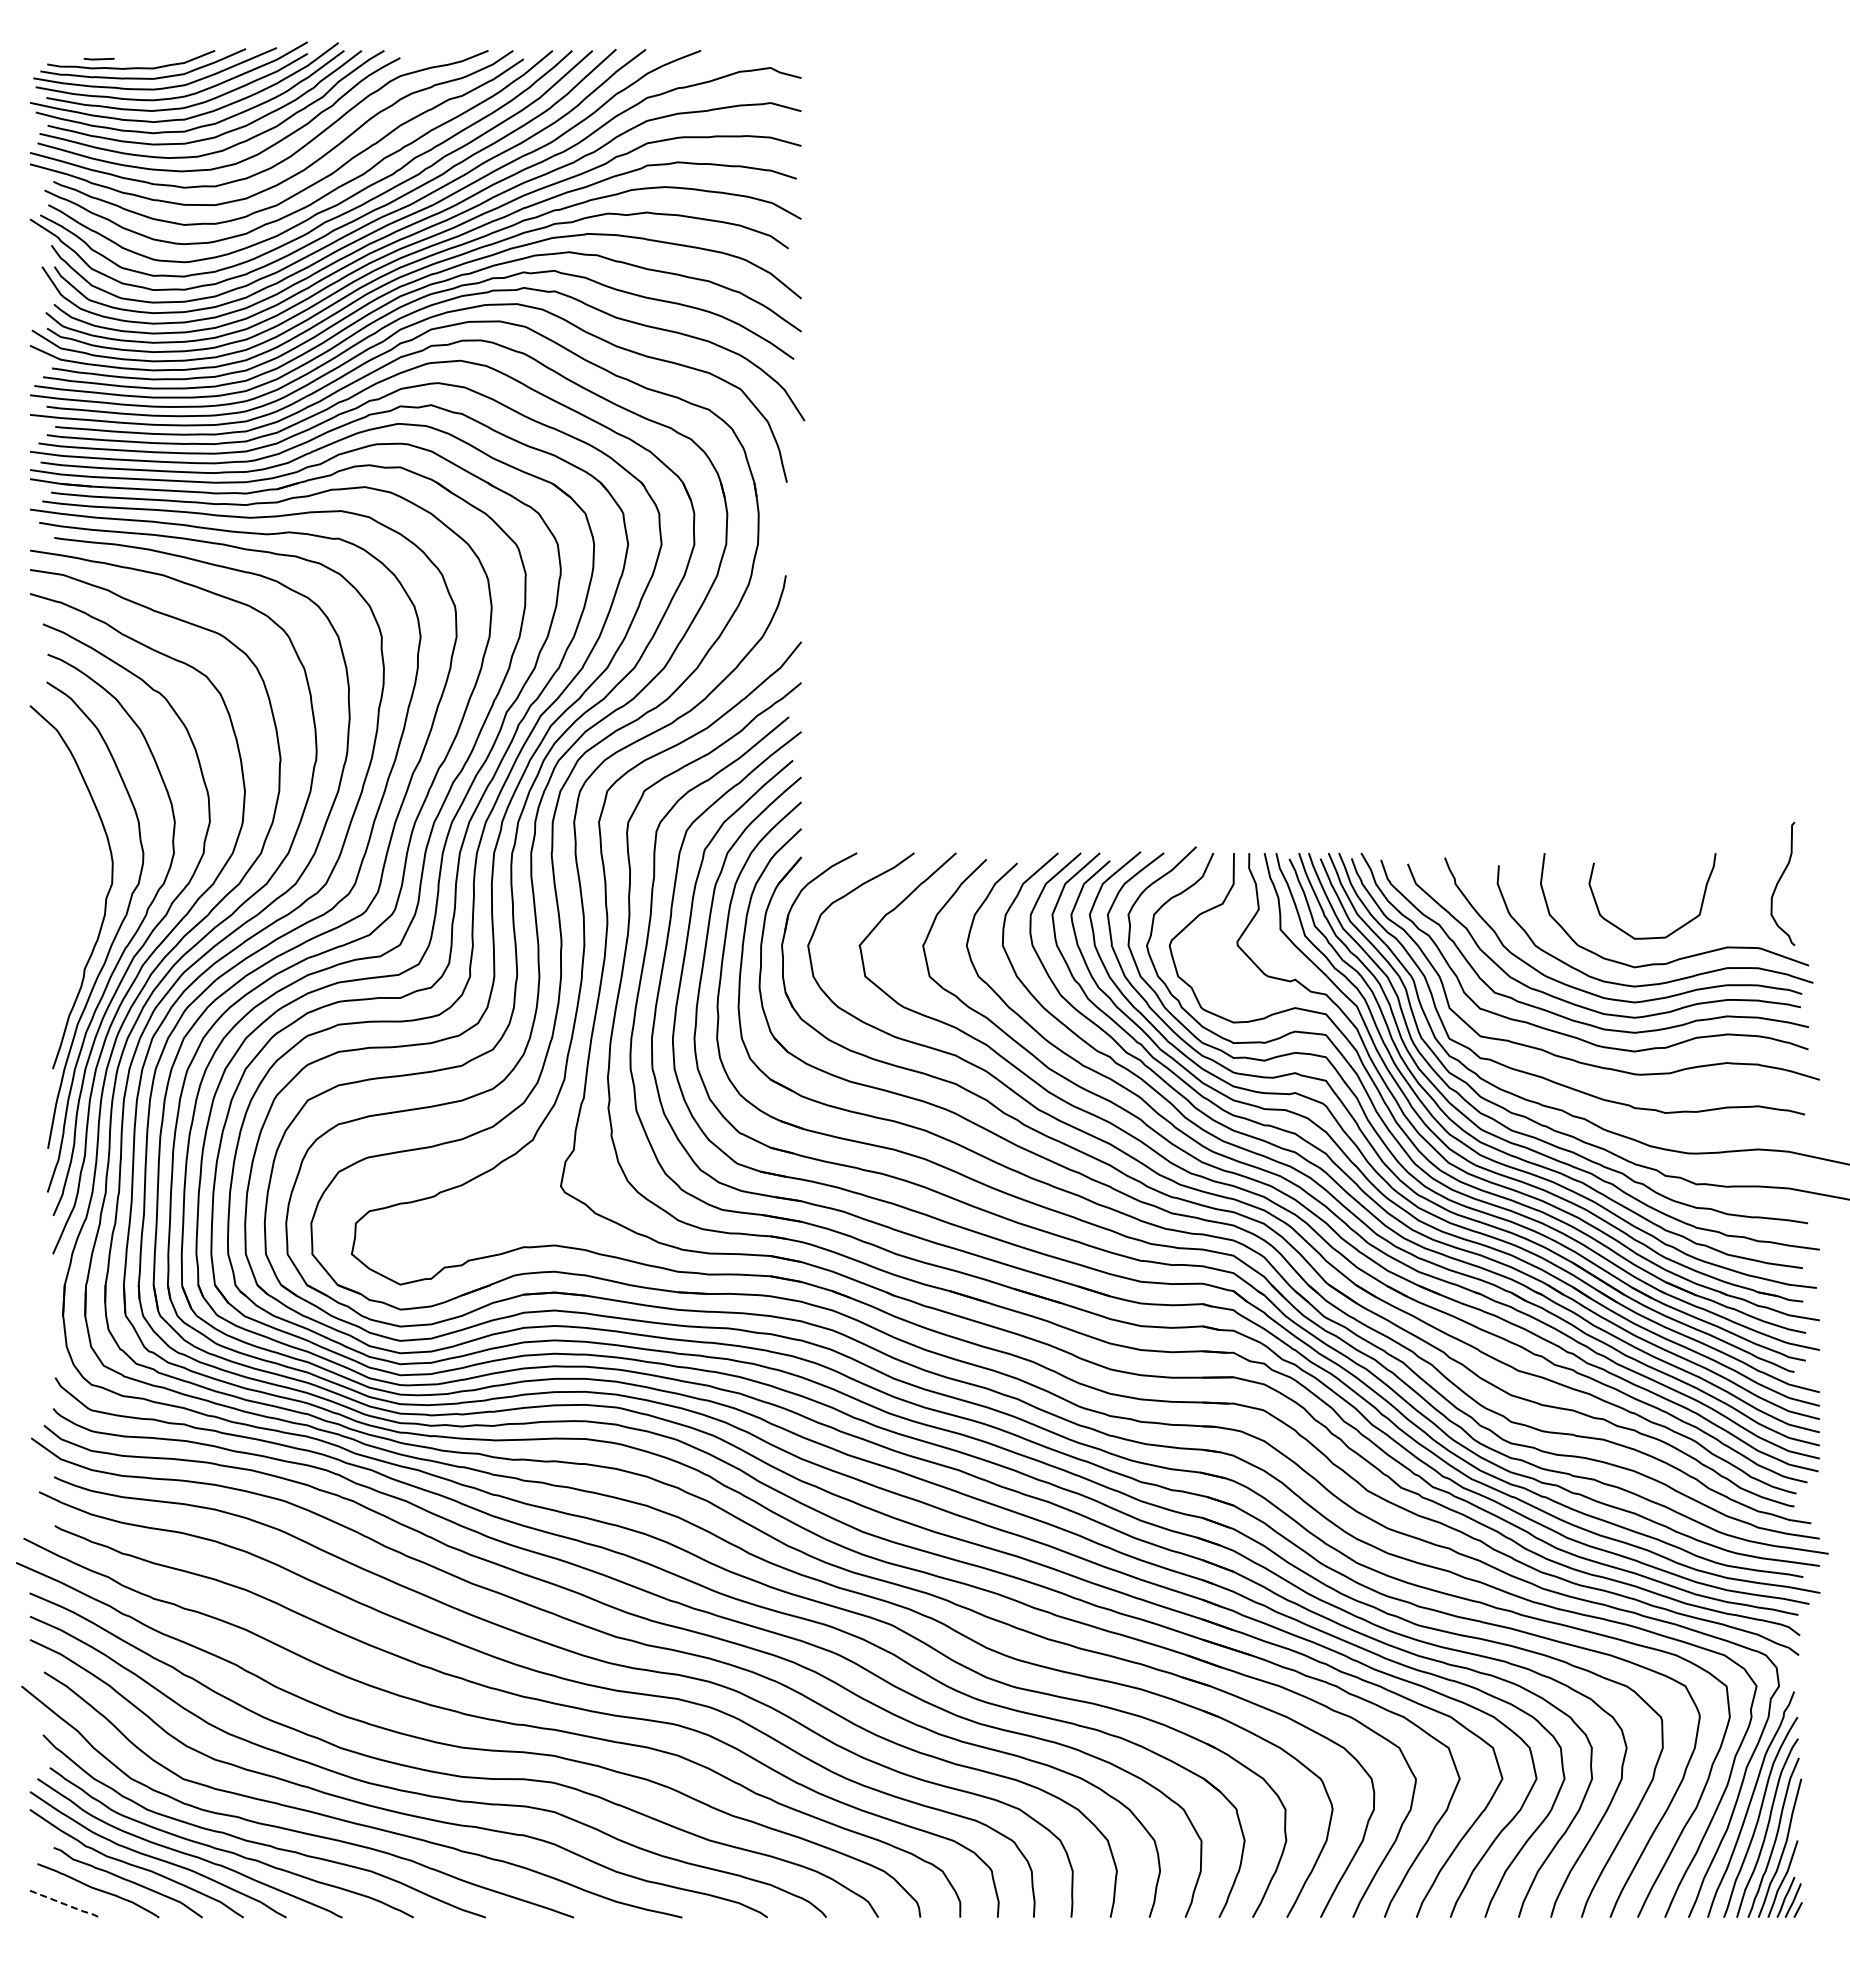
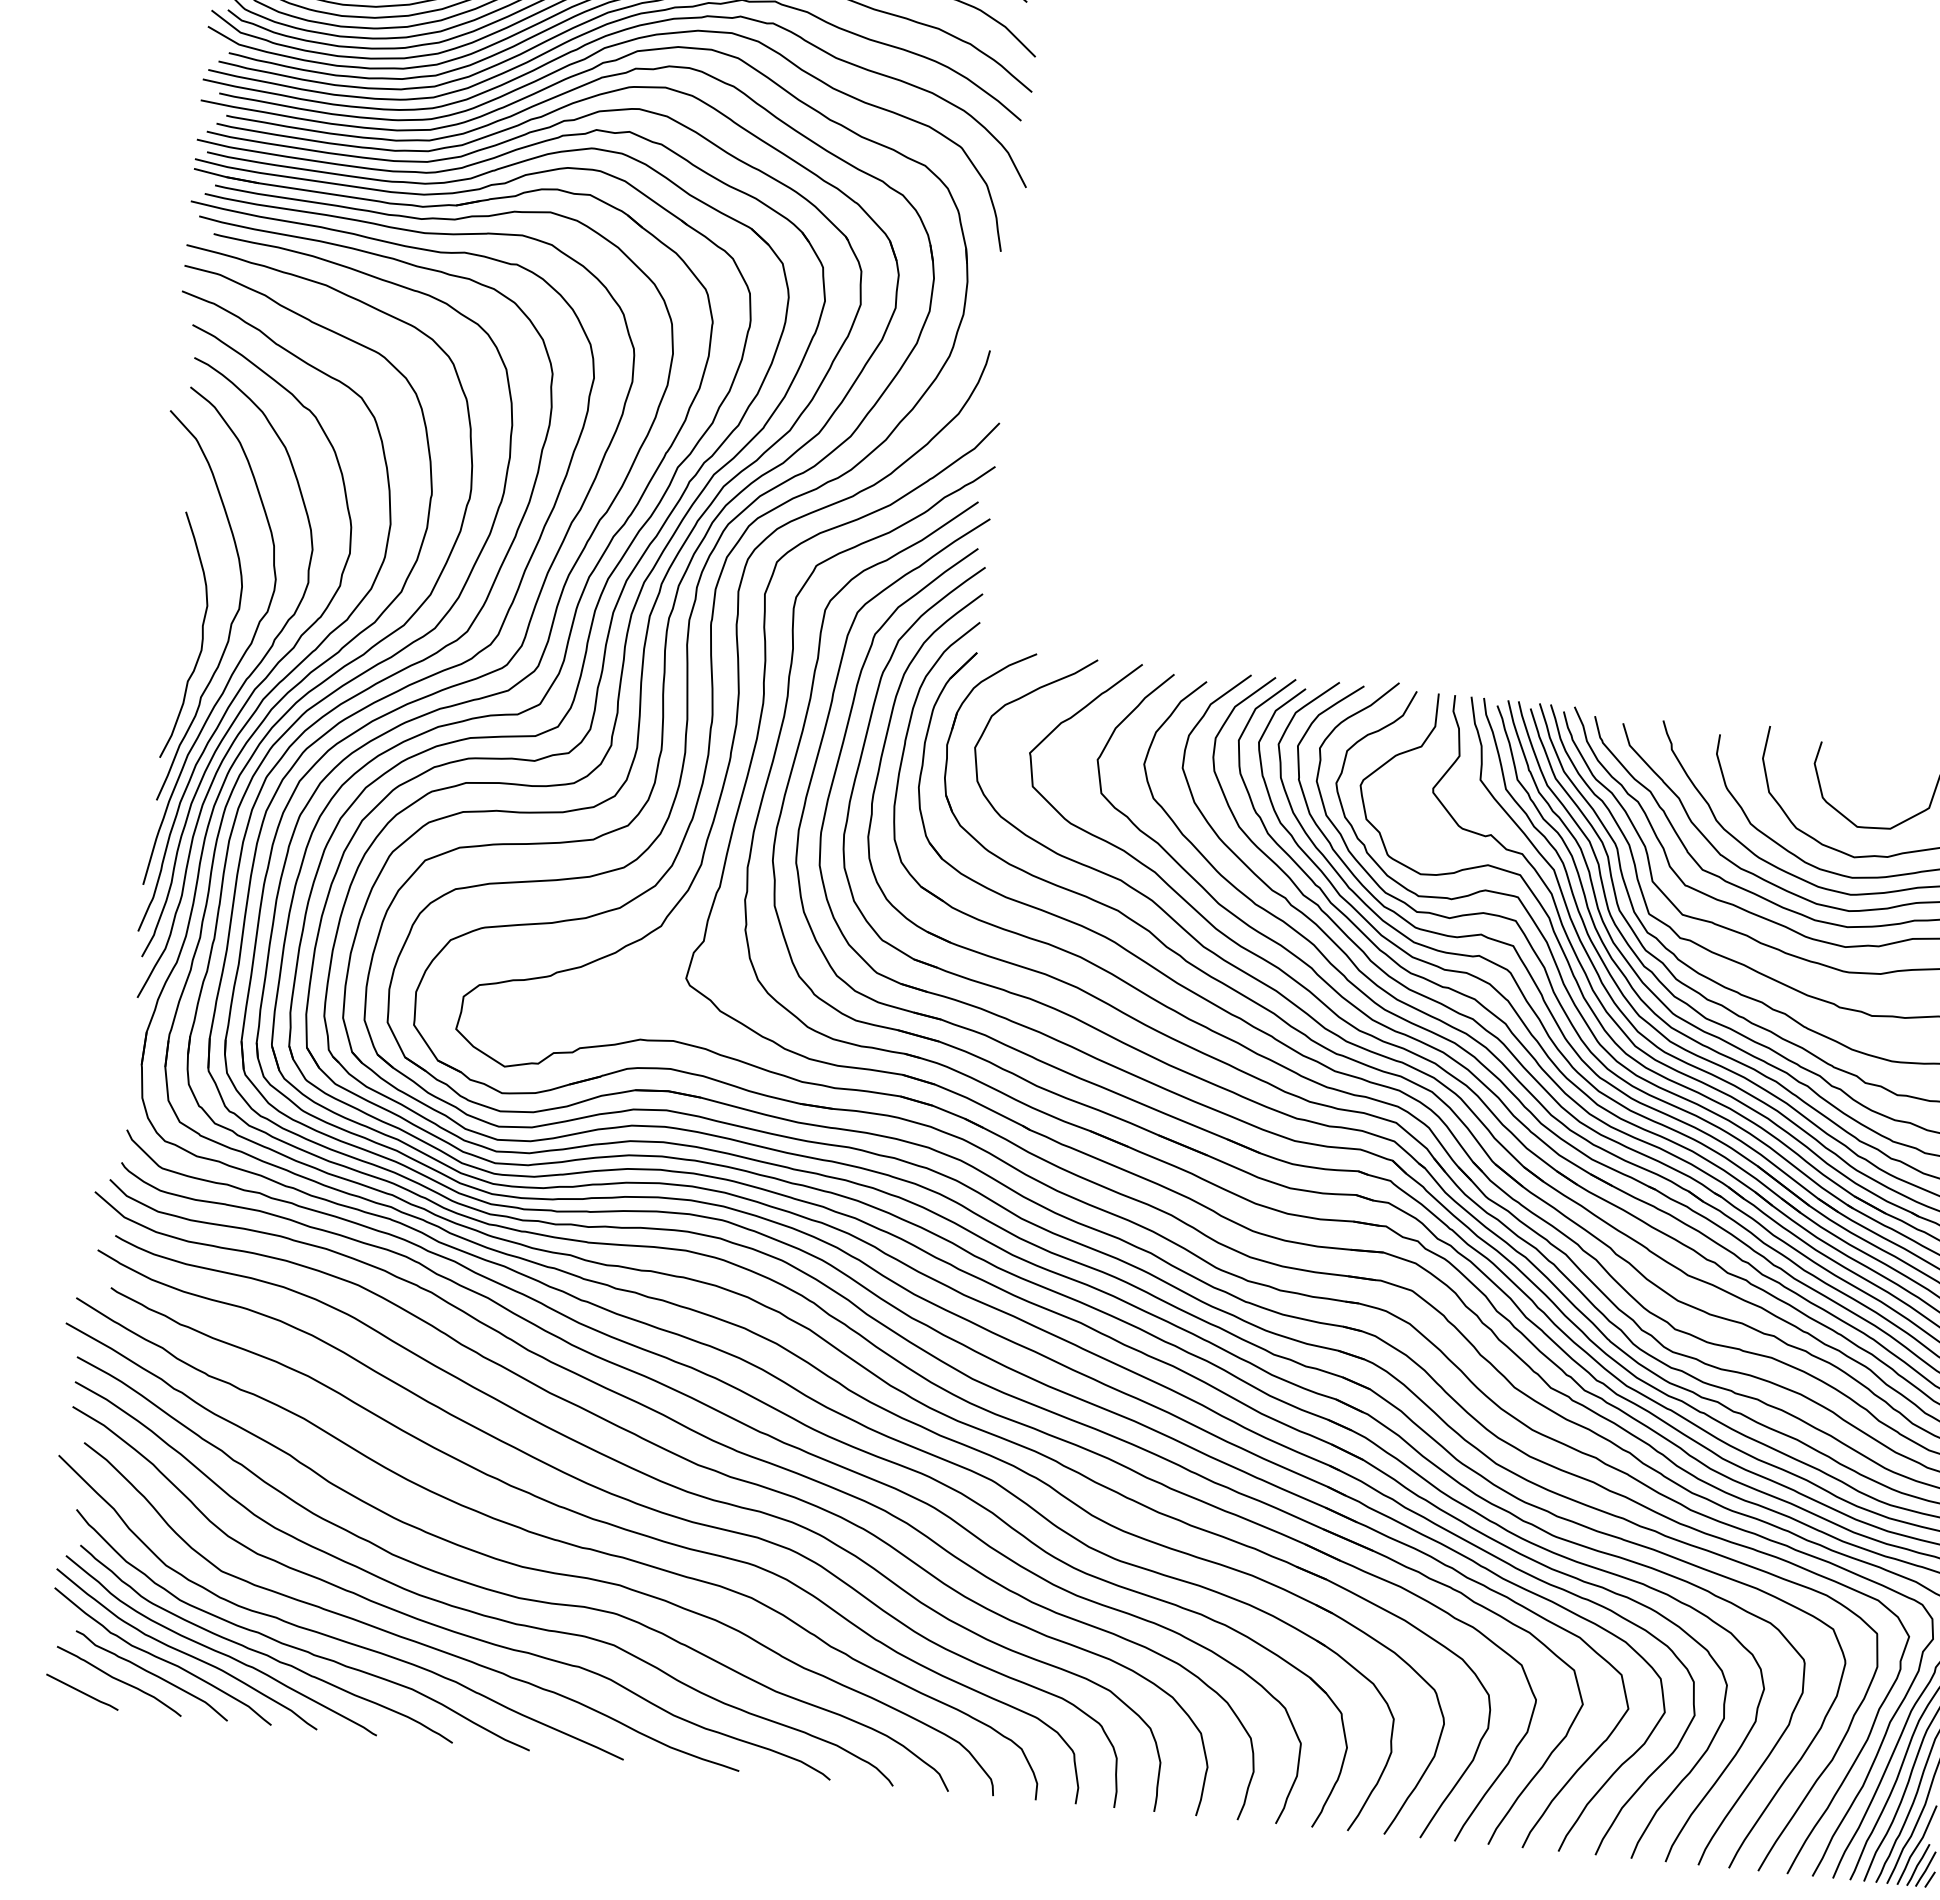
curve: (79, 912) -> (201, 636), added
line: (67, 1905) -> (84, 1693), dashed -> solid

